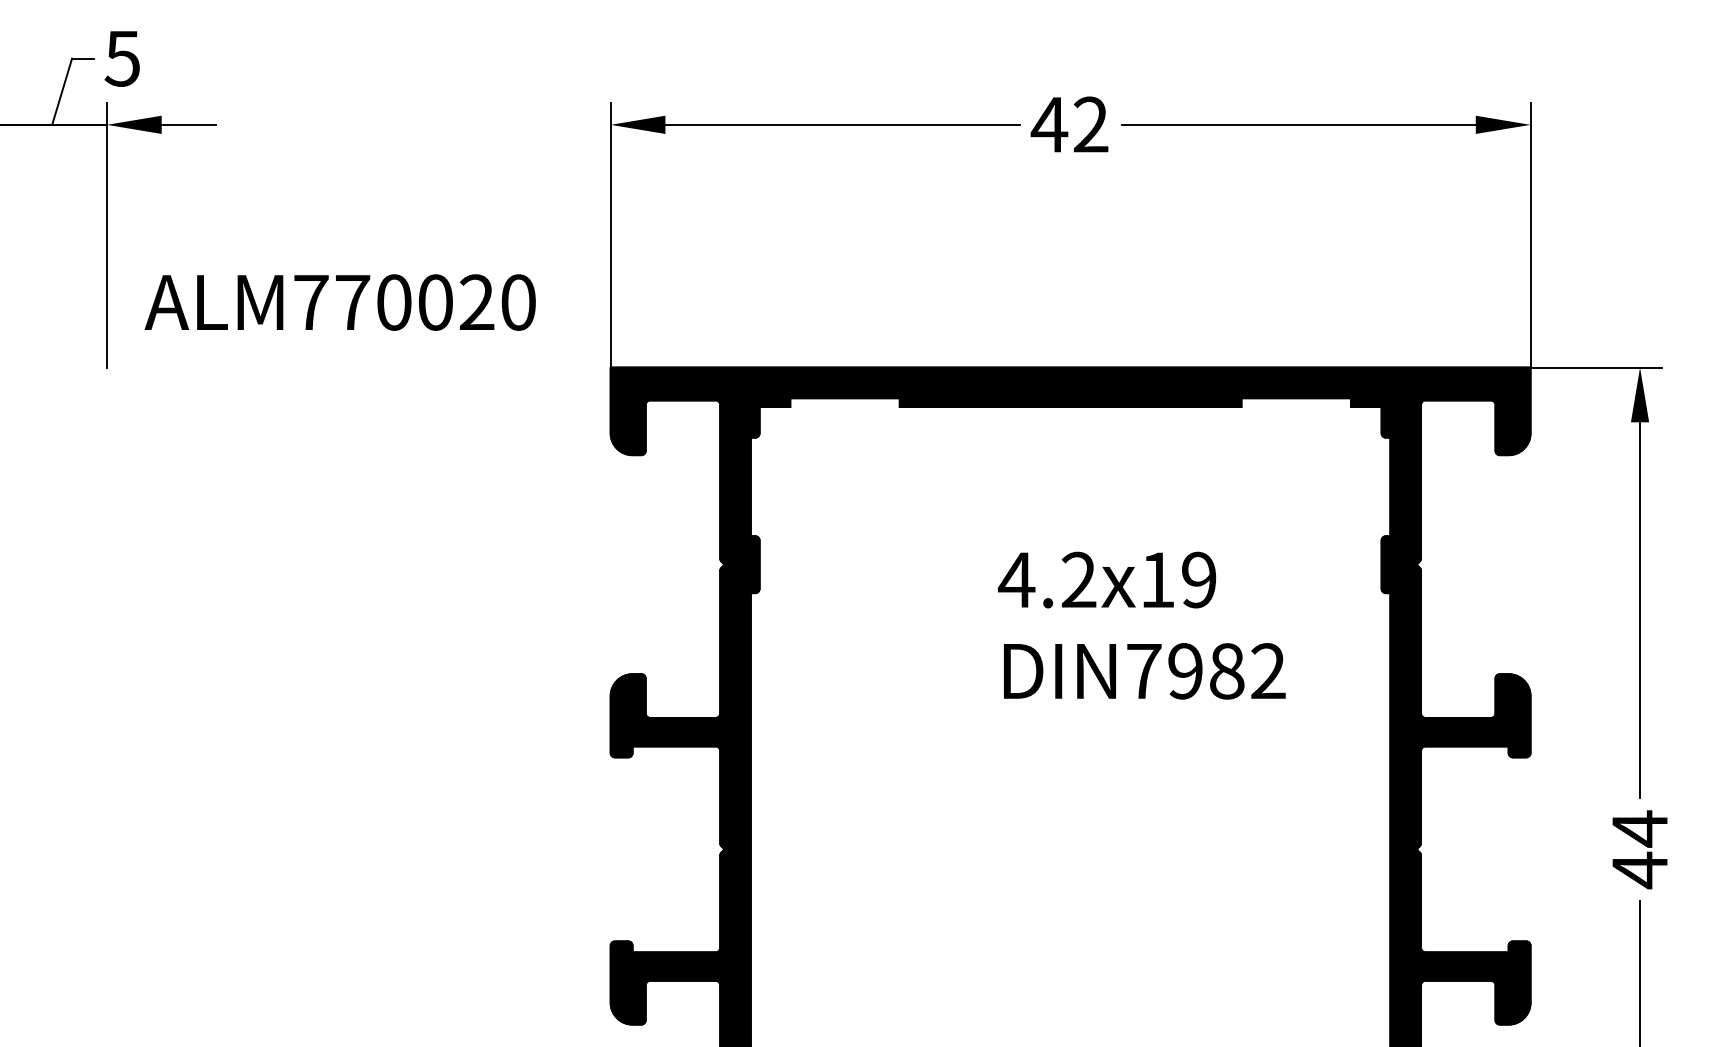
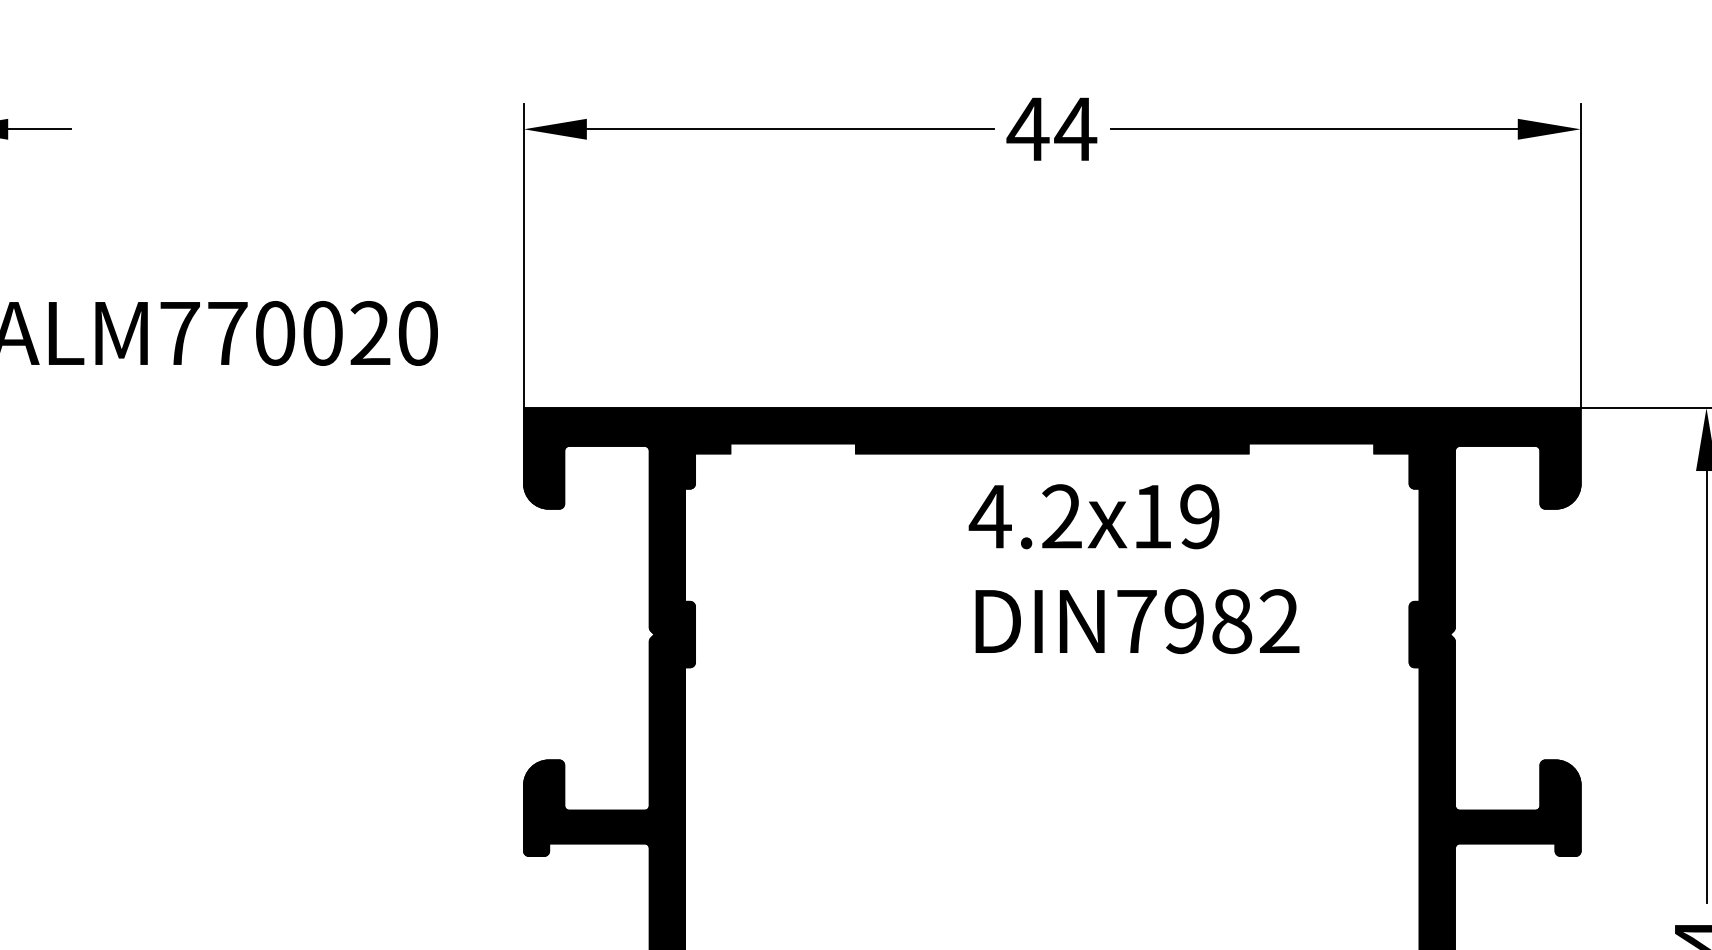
text: (1090, 124) -> (1075, 128), 42 -> 44
text: (1141, 625) -> (1133, 568), moved

